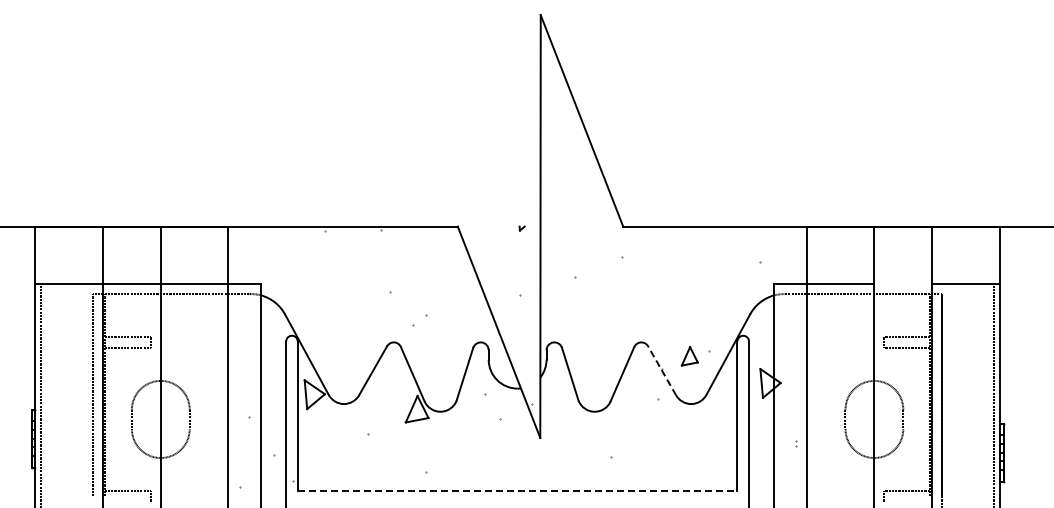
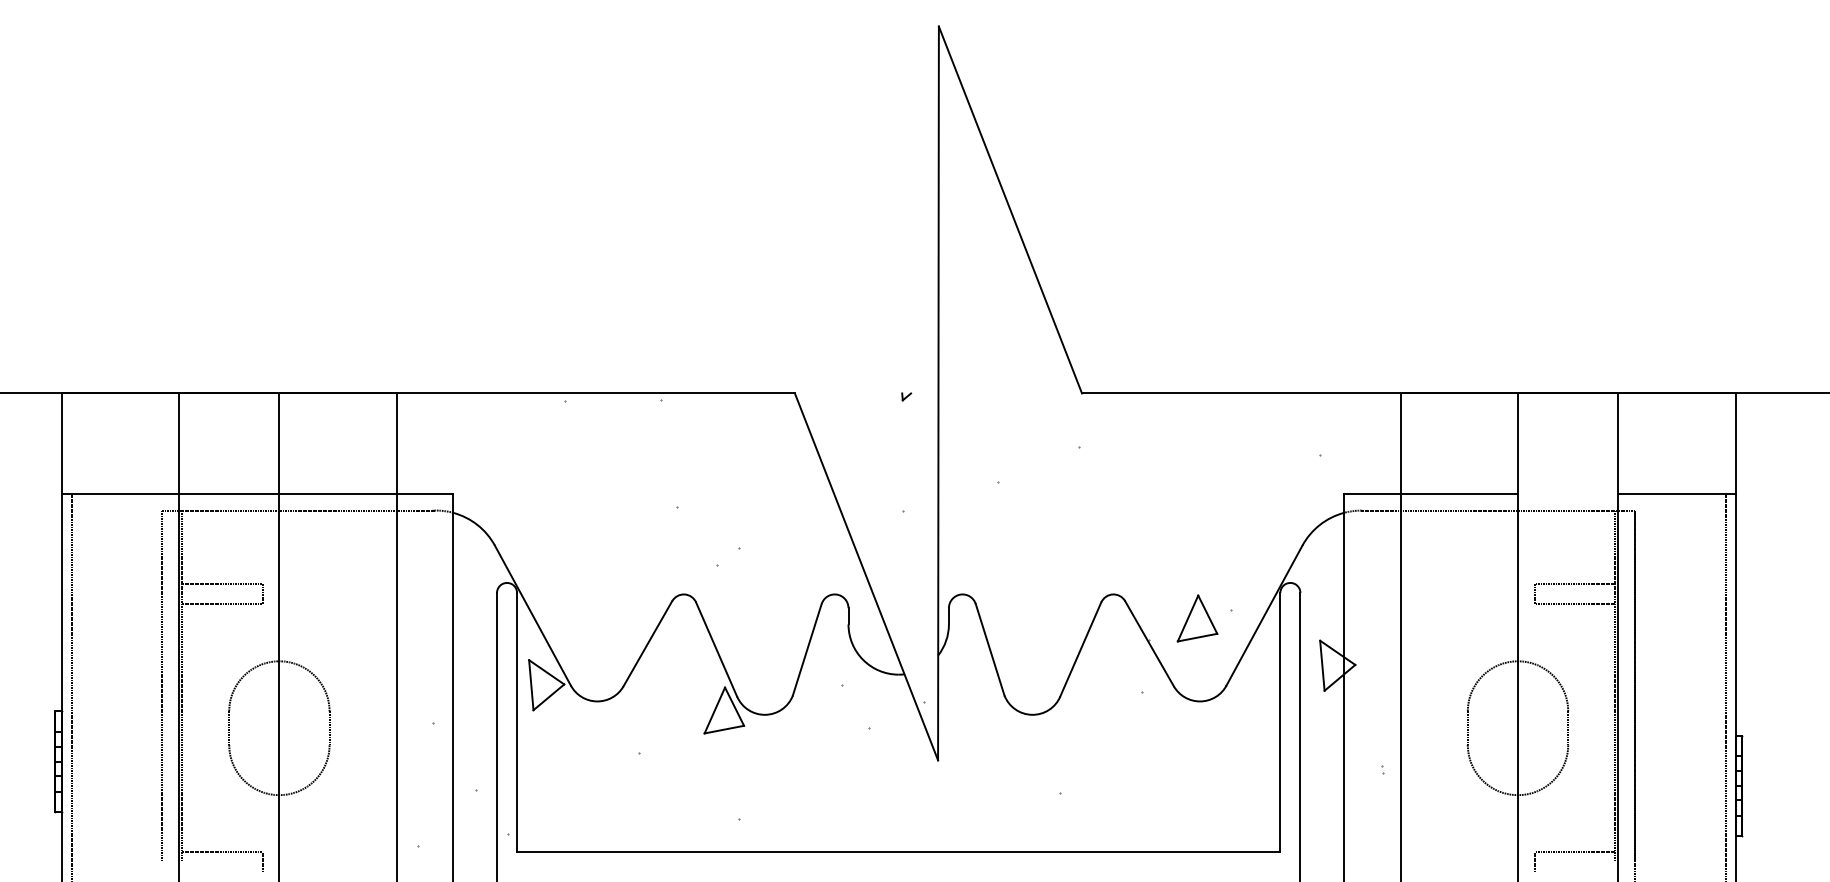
part: (689, 356) -> (1197, 618), size x1.43
line: (661, 370) -> (1148, 643), dashed -> solid
line: (517, 490) -> (898, 851), dashed -> solid

